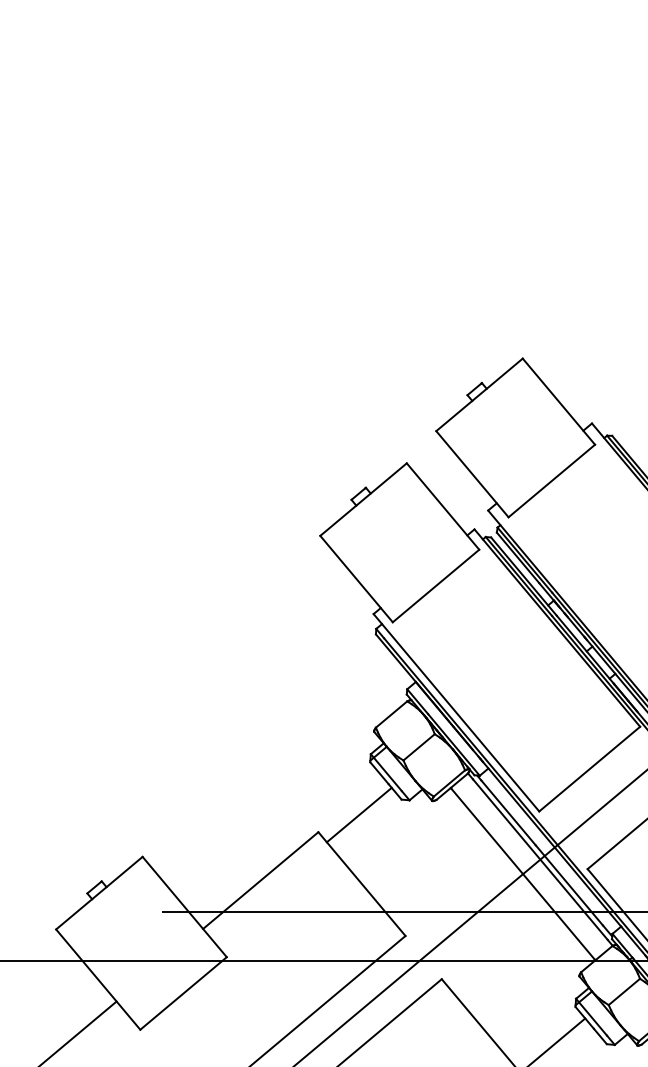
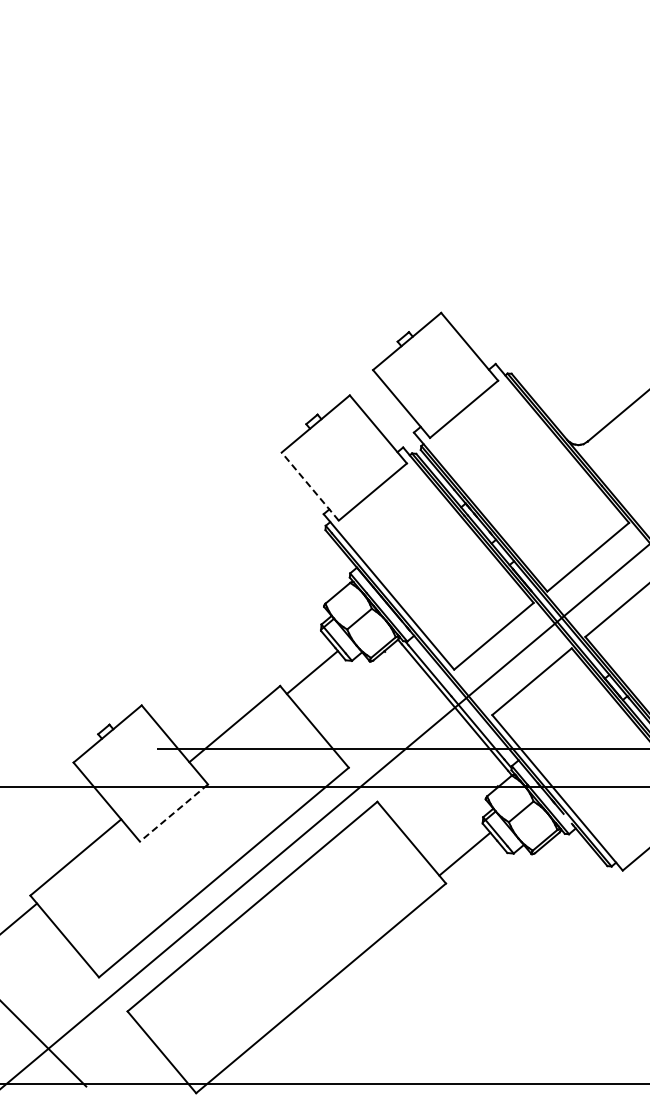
line: (355, 578) -> (309, 486), solid -> dashed
line: (523, 873) -> (441, 718), removed
line: (182, 994) -> (173, 813), solid -> dashed

